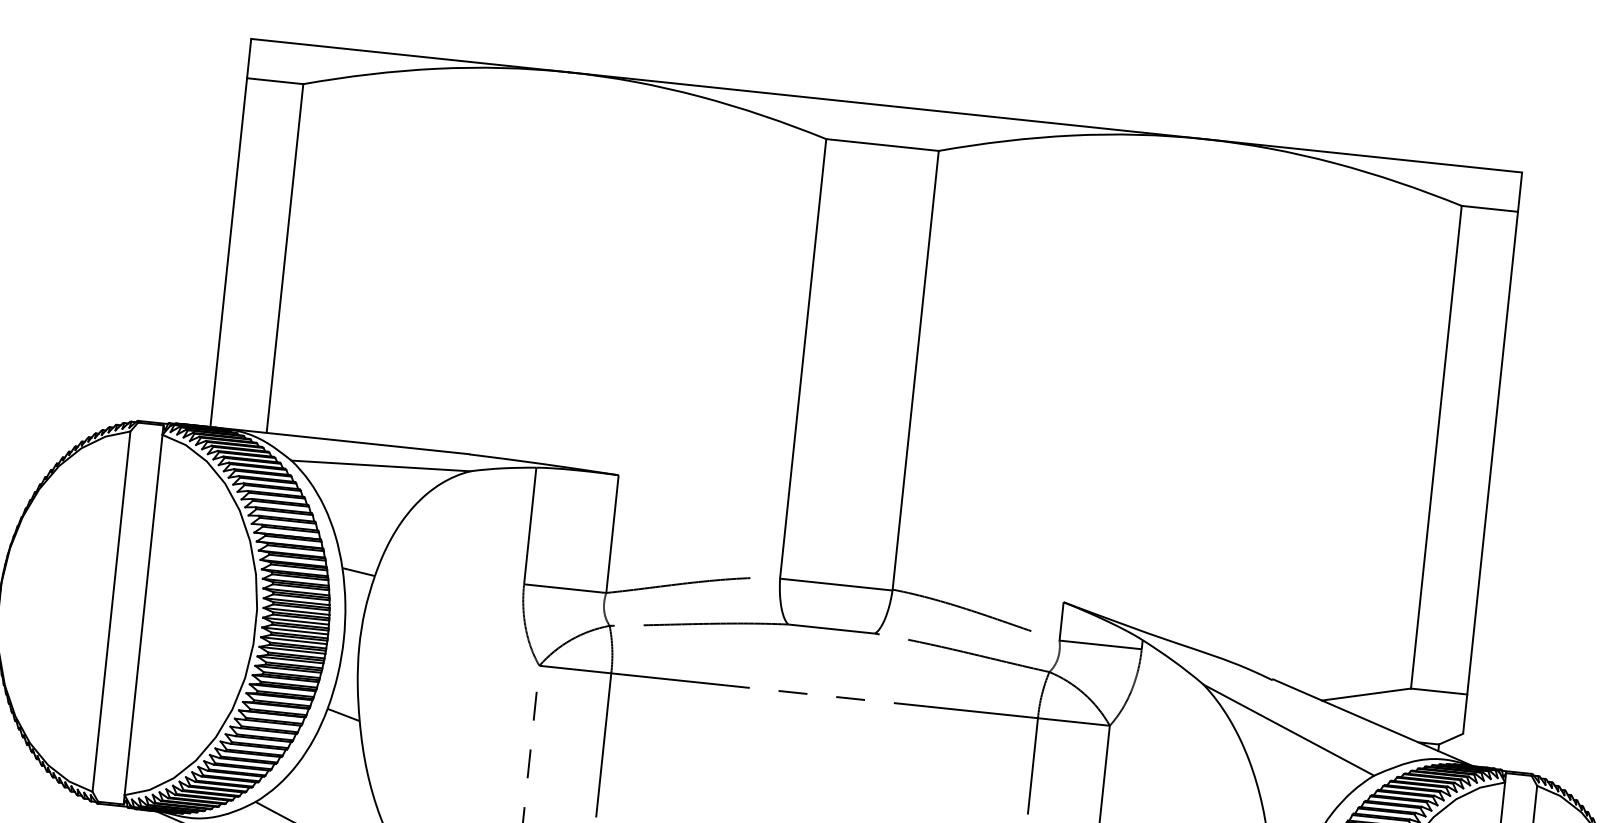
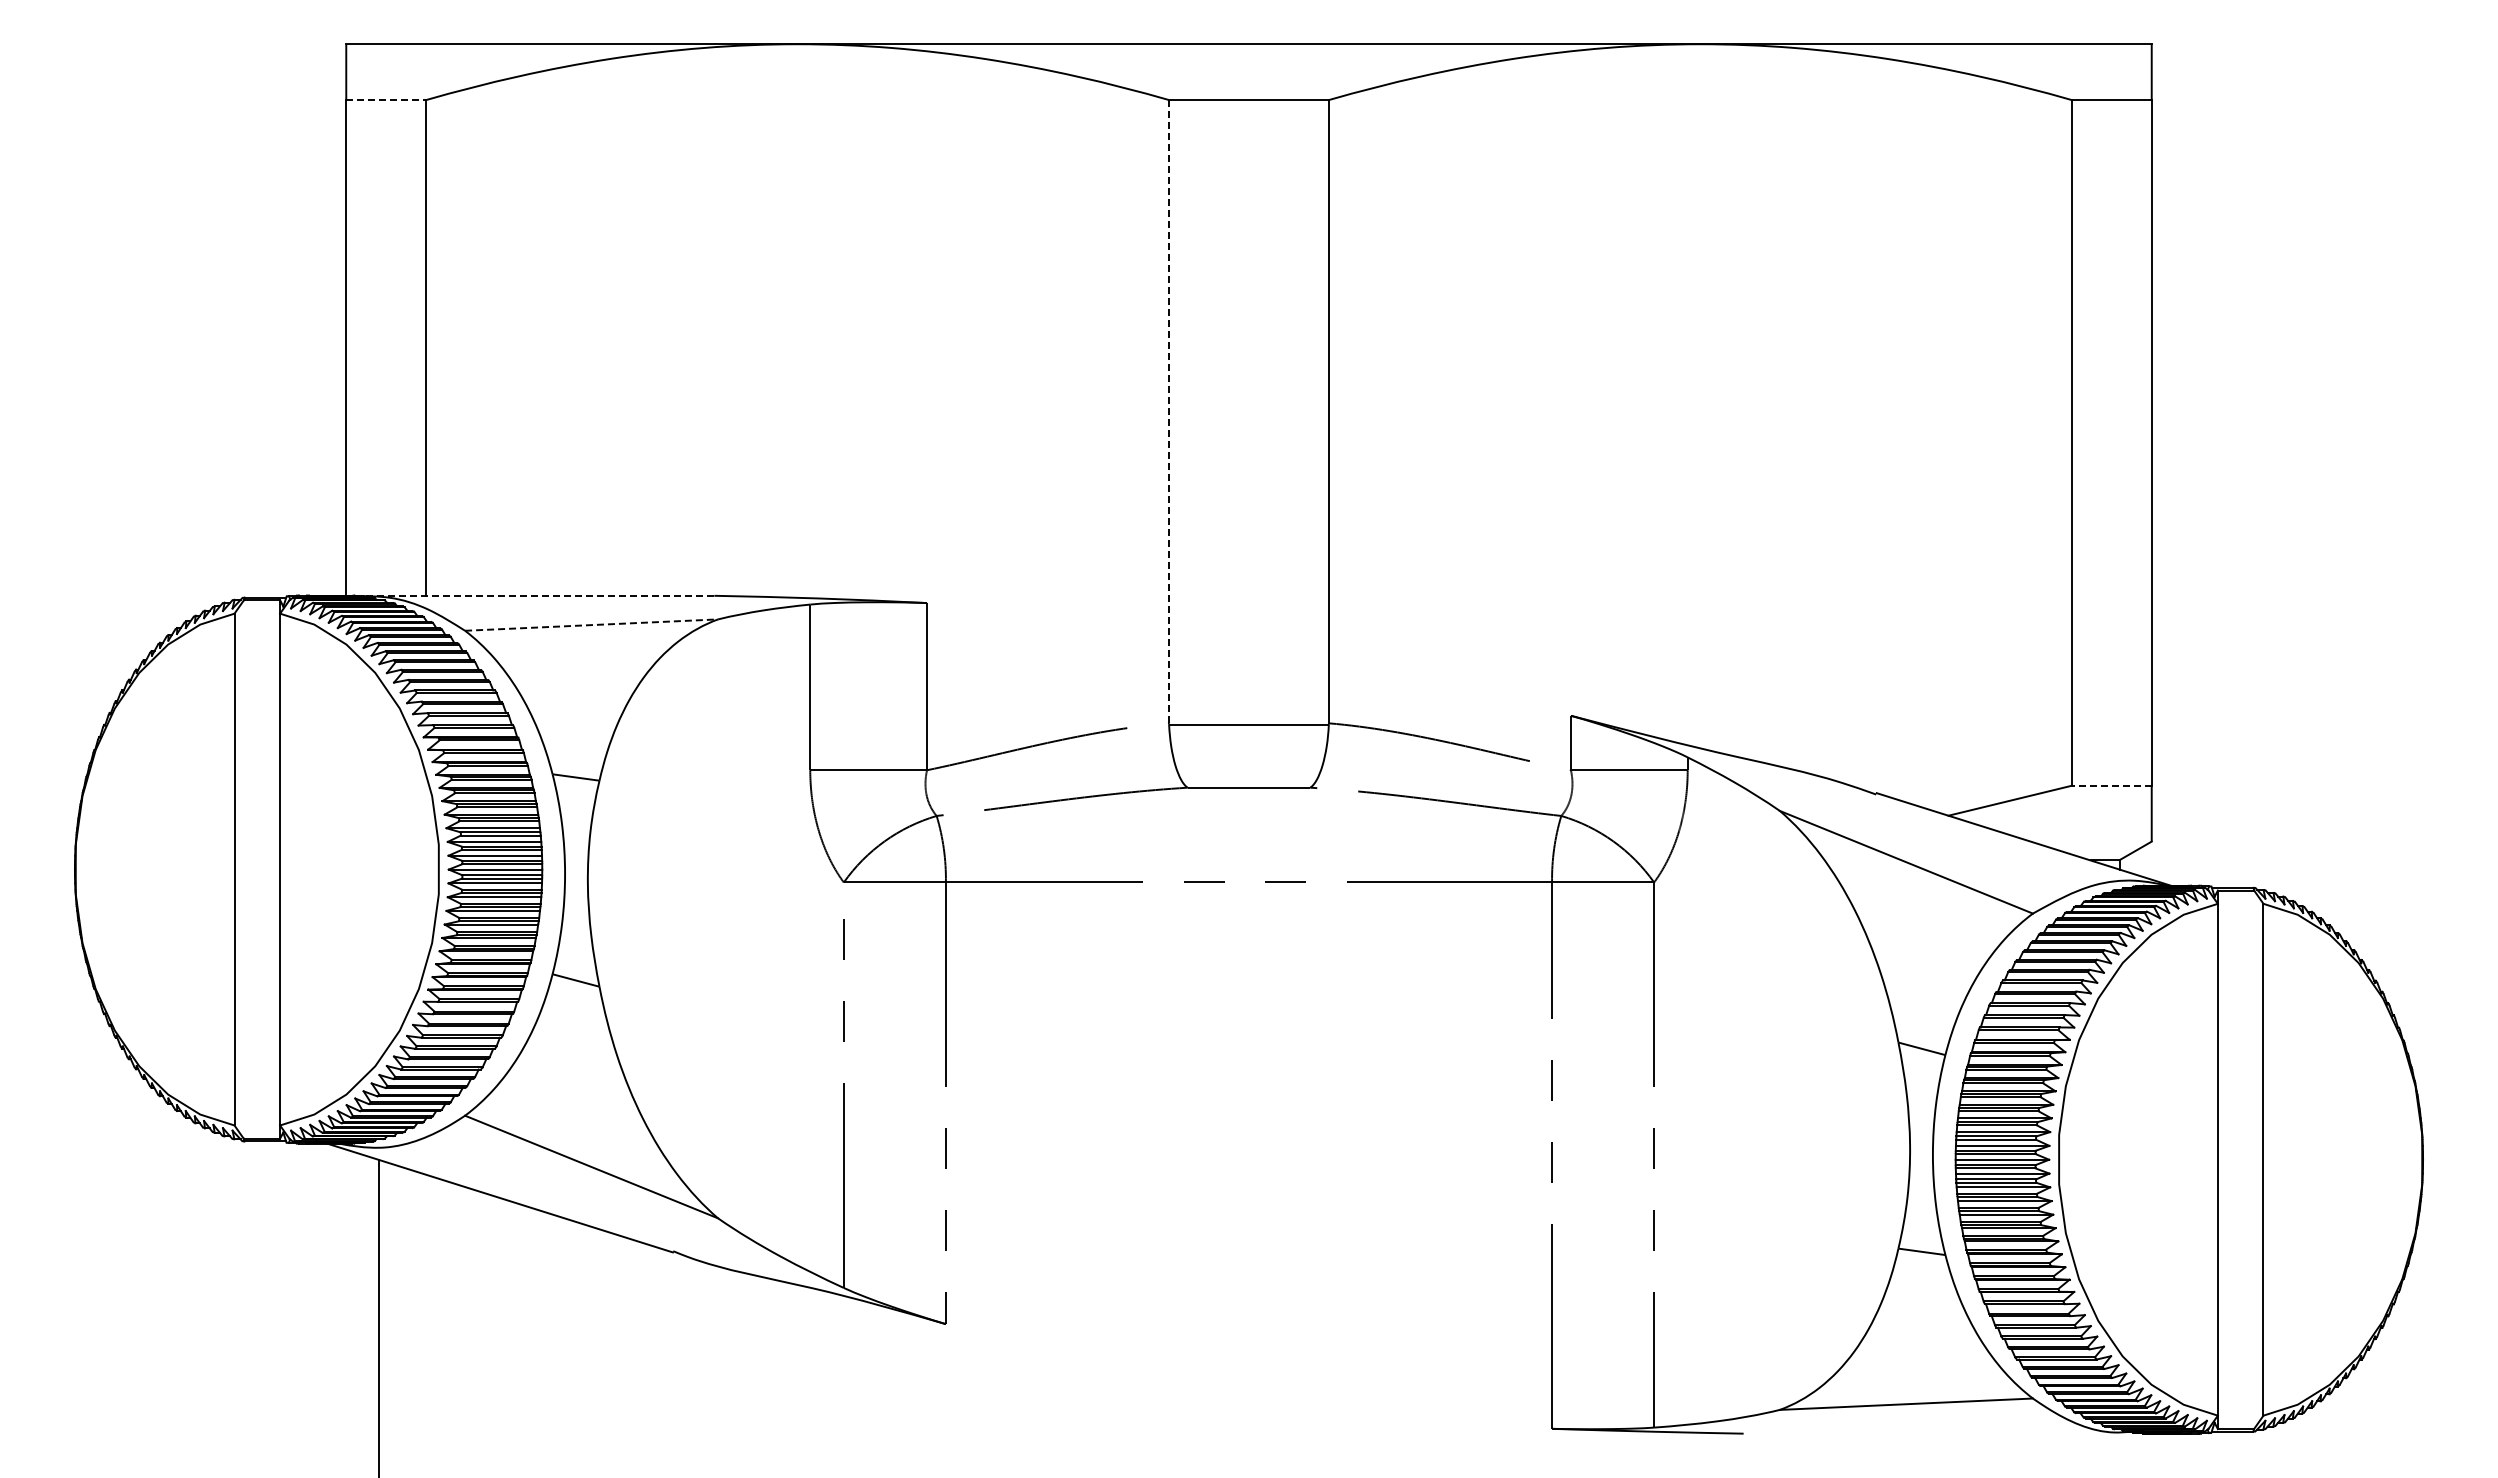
line: (275, 81) -> (386, 100), solid -> dashed
line: (803, 358) -> (1169, 411), solid -> dashed
line: (342, 440) -> (533, 595), solid -> dashed
line: (380, 466) -> (591, 625), solid -> dashed
line: (1438, 691) -> (2111, 785), solid -> dashed

